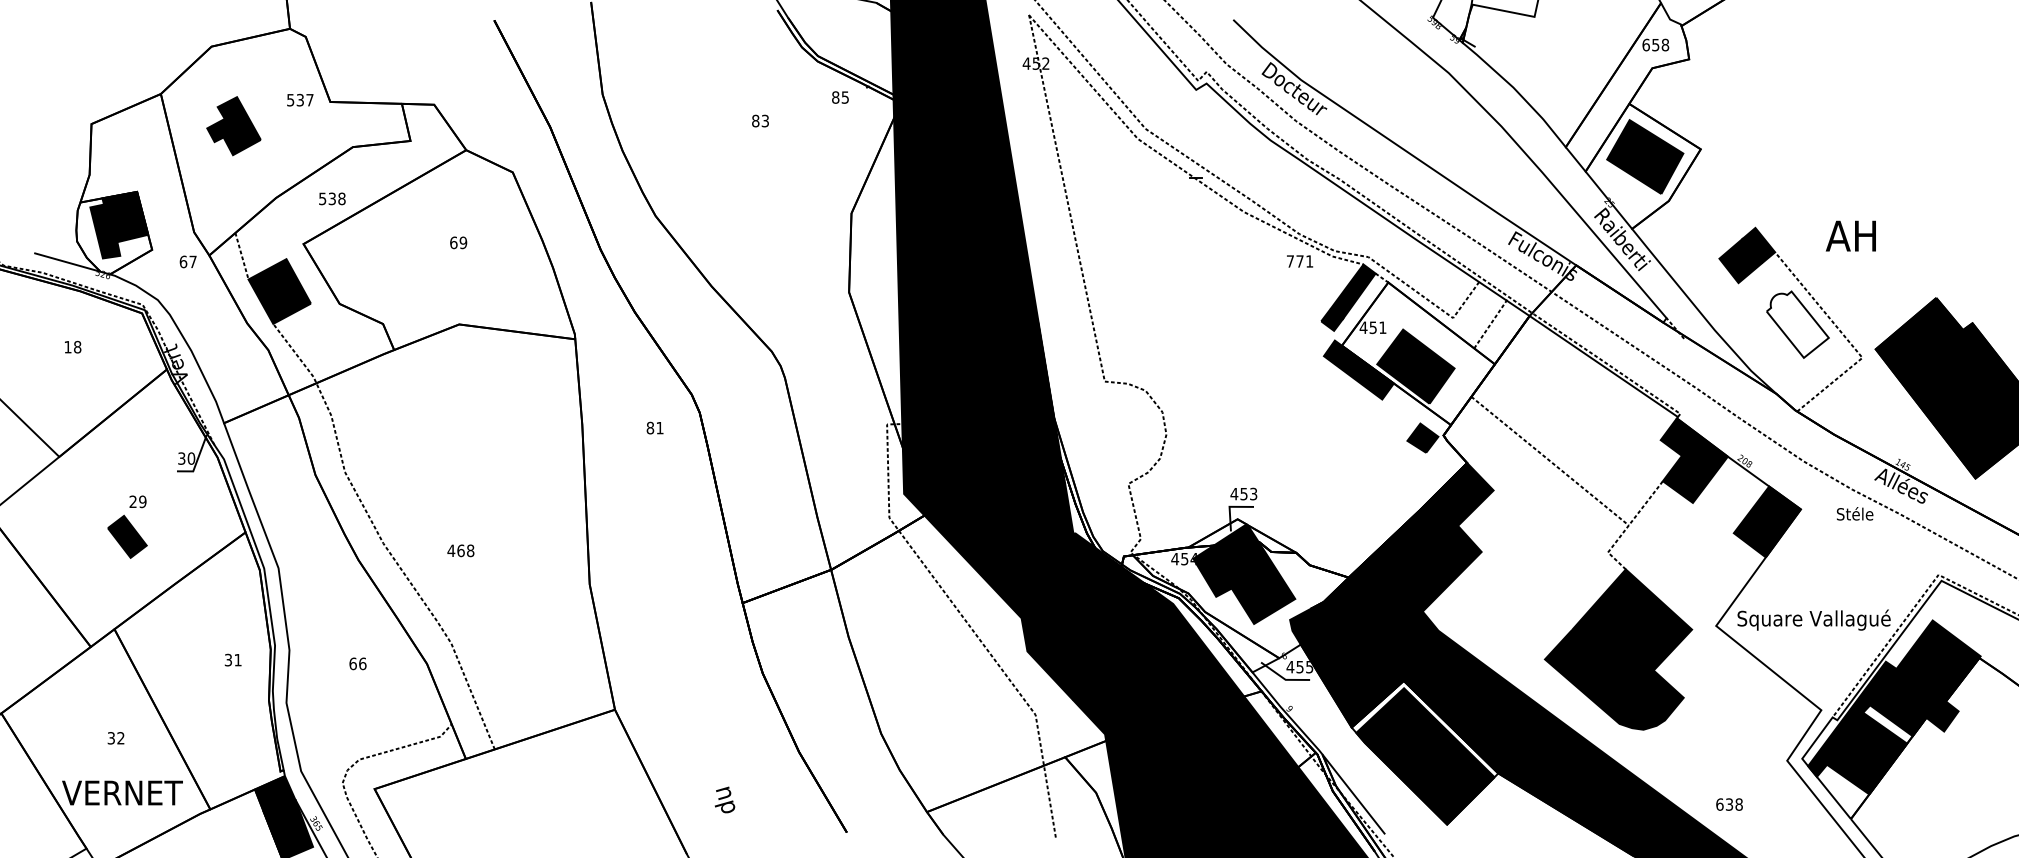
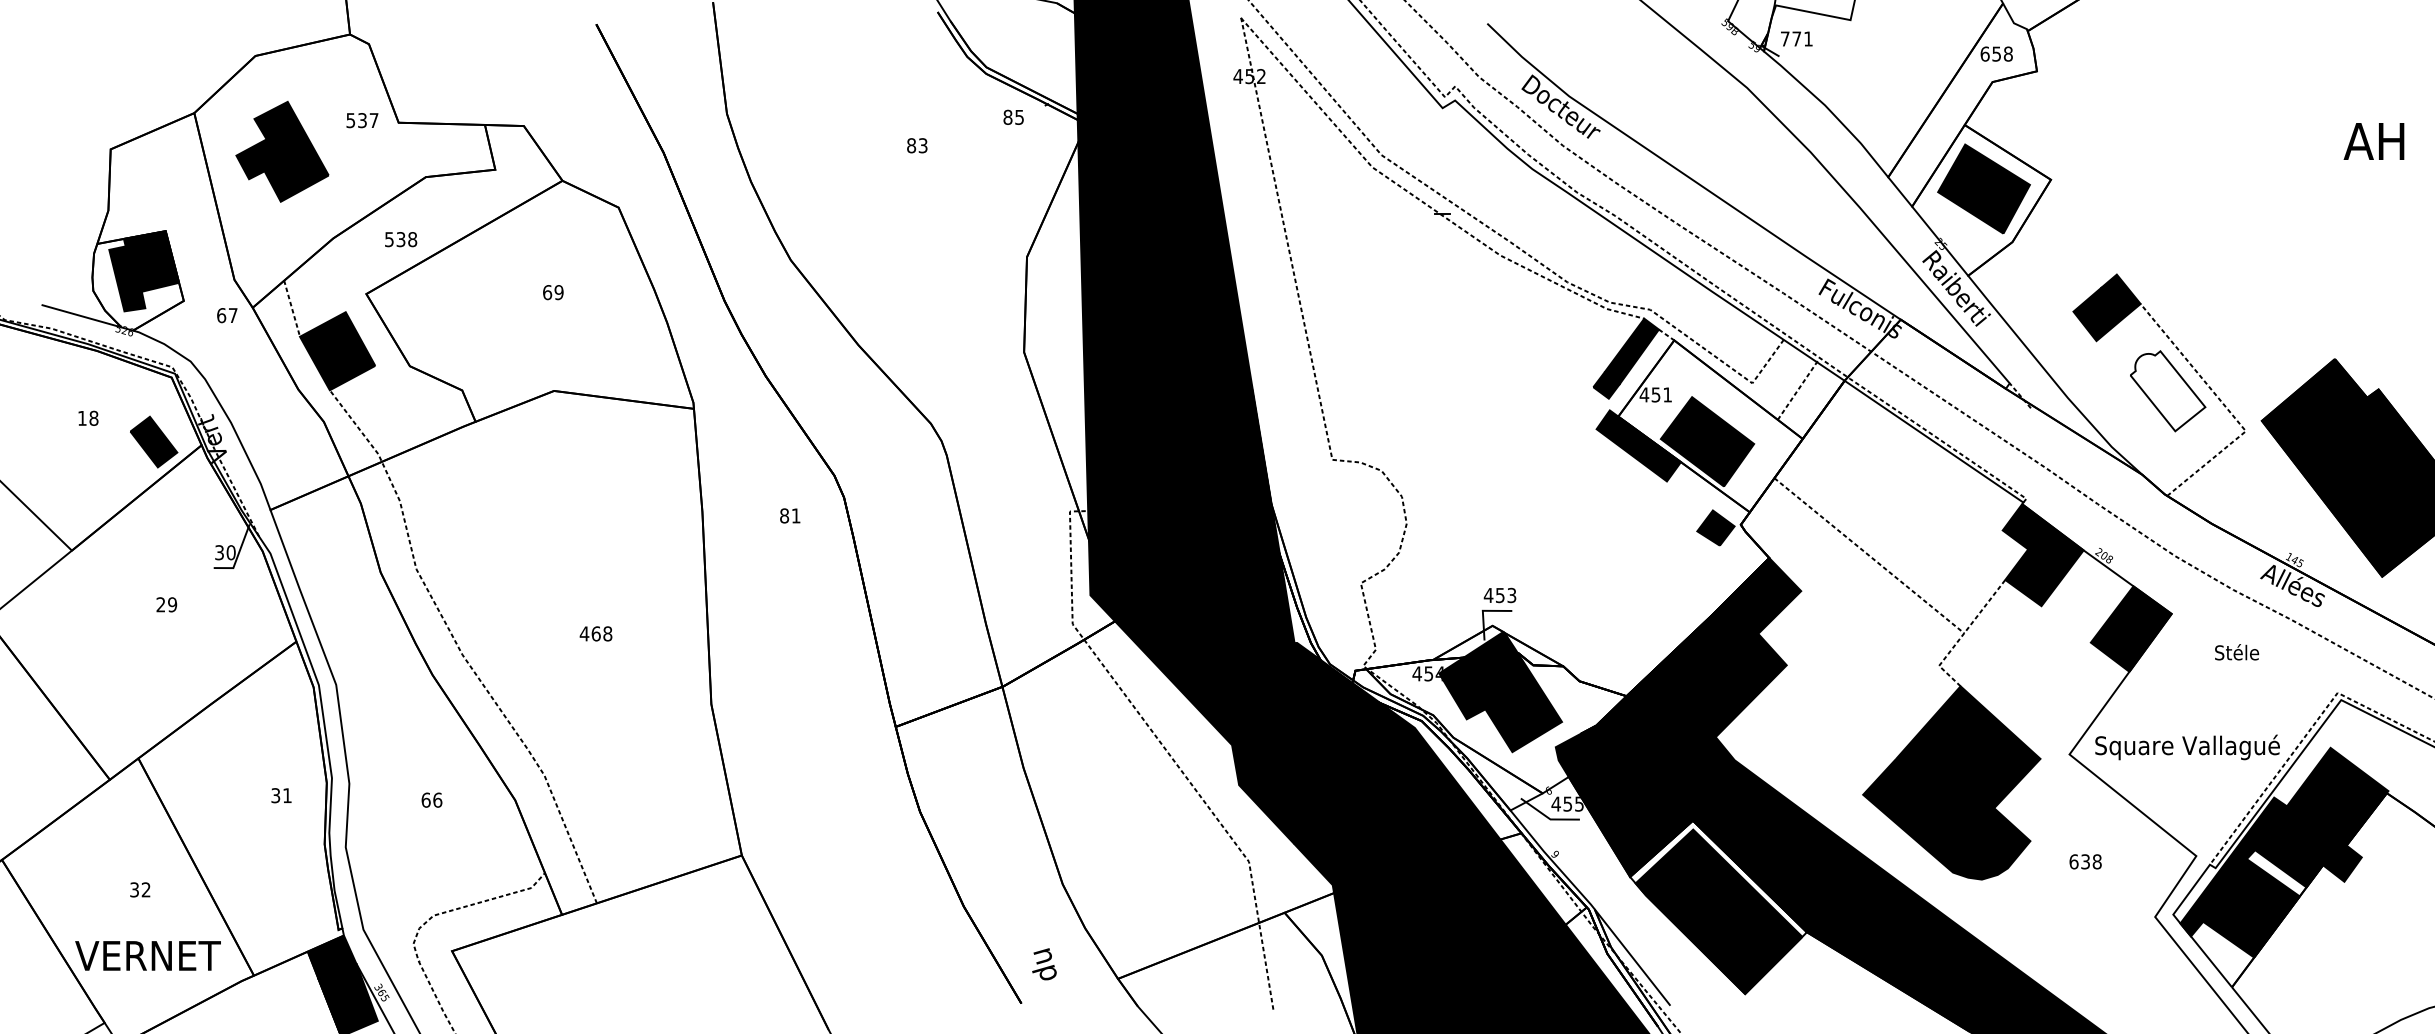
part: (234, 125) -> (282, 151), size x1.43
text: (1850, 236) -> (2373, 141), moved
text: (1299, 261) -> (1796, 38), moved
text: (1855, 514) -> (2237, 652), moved
part: (127, 536) -> (154, 441), moved
text: (460, 550) -> (595, 633), moved
text: (725, 800) -> (1044, 964), moved
text: (1729, 804) -> (2085, 861), moved

